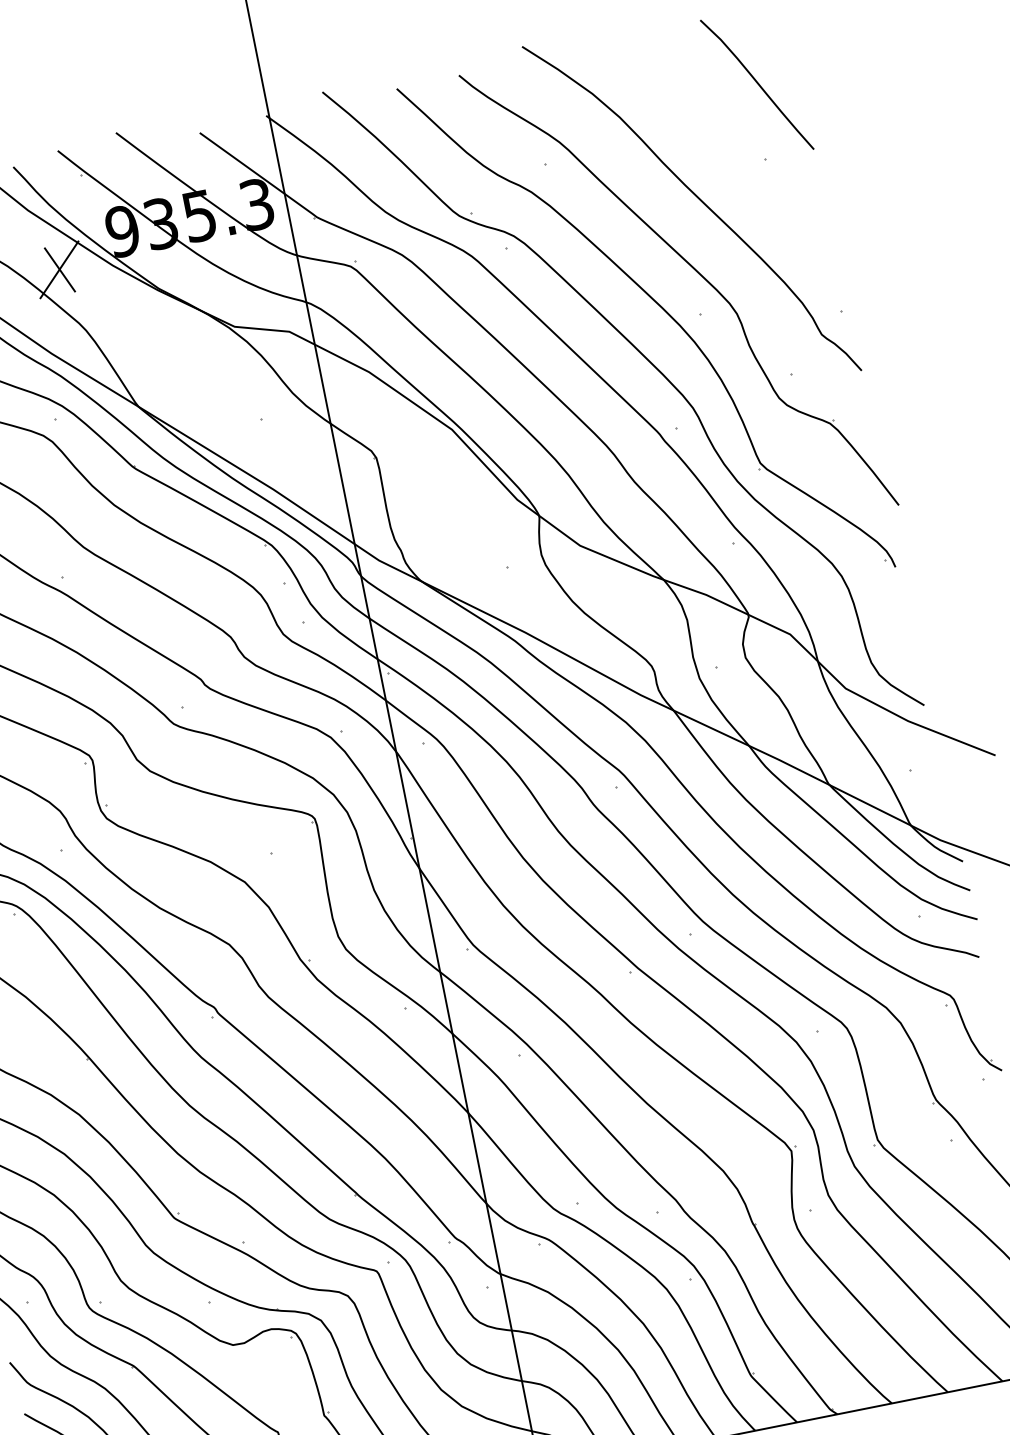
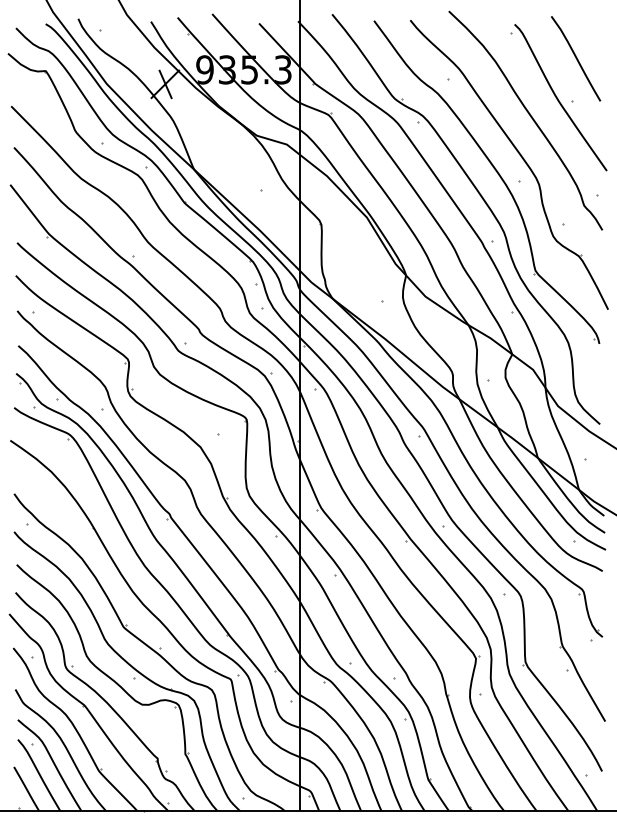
part: (740, 157) -> (558, 97), added

